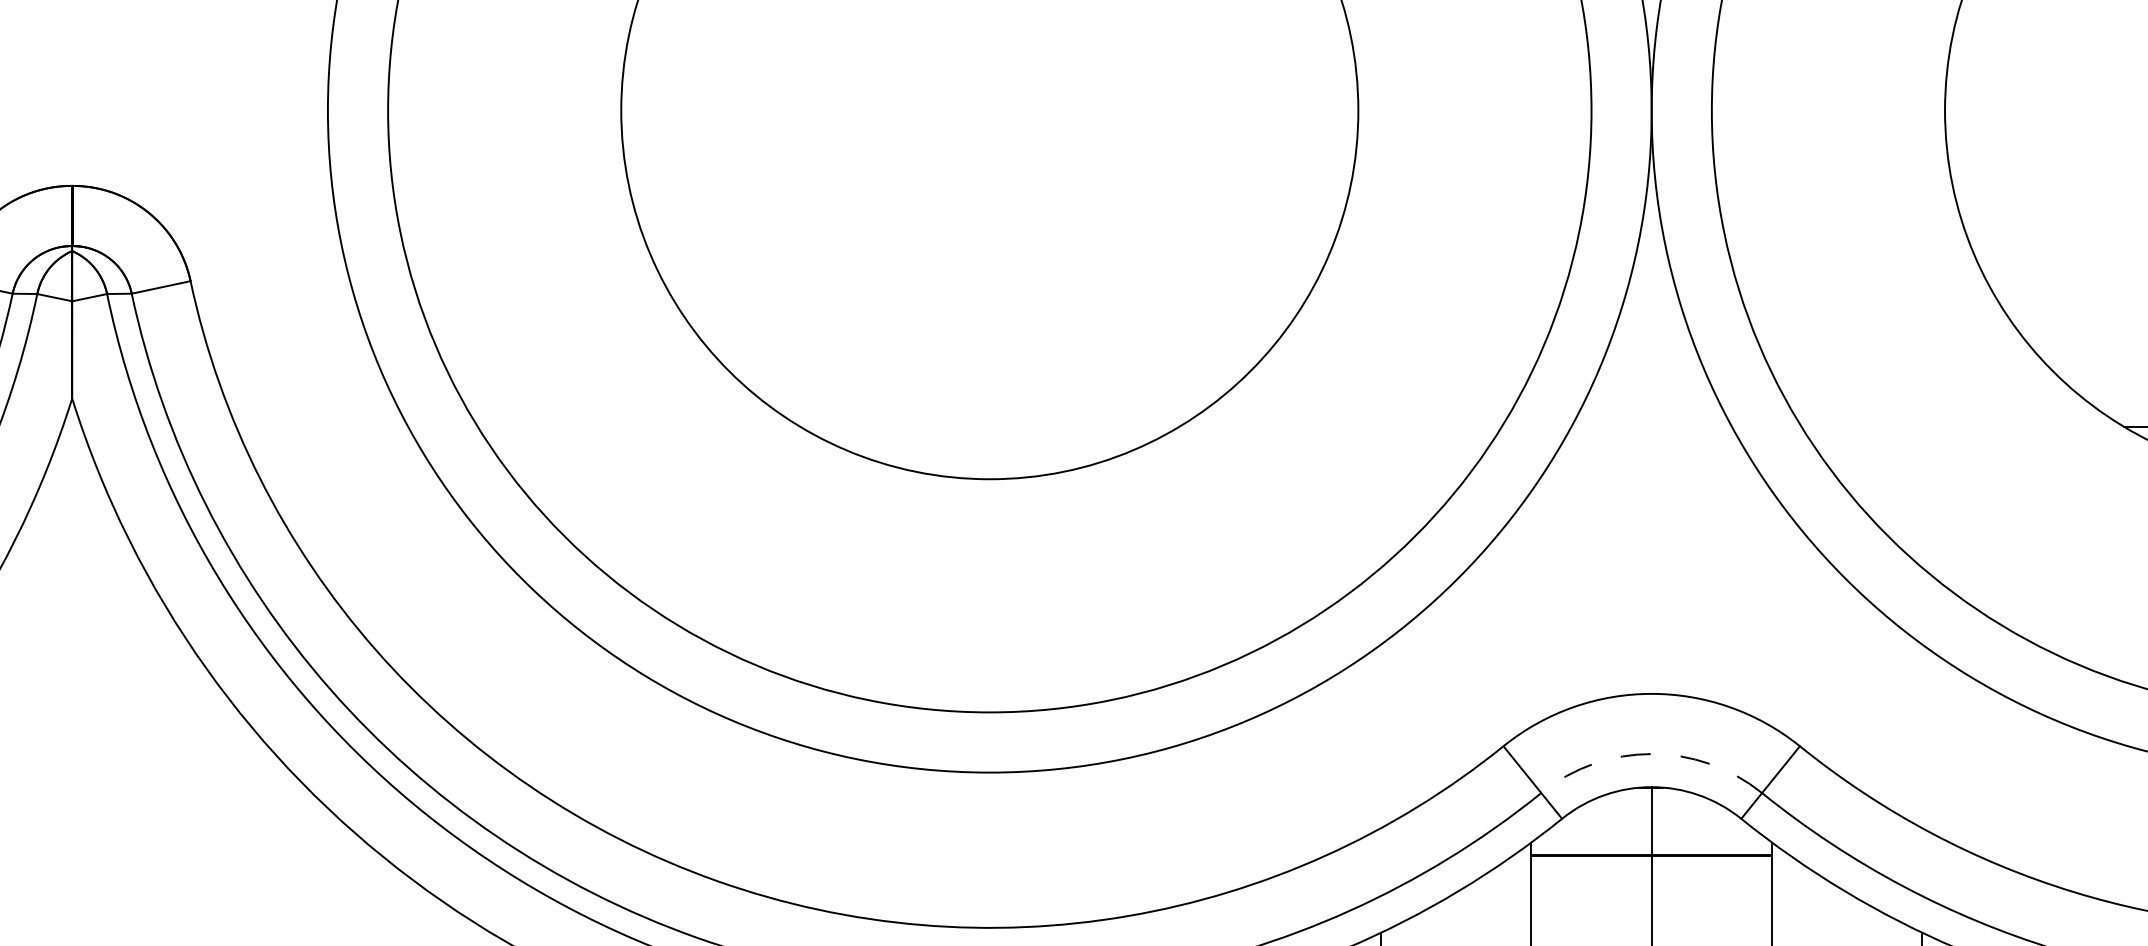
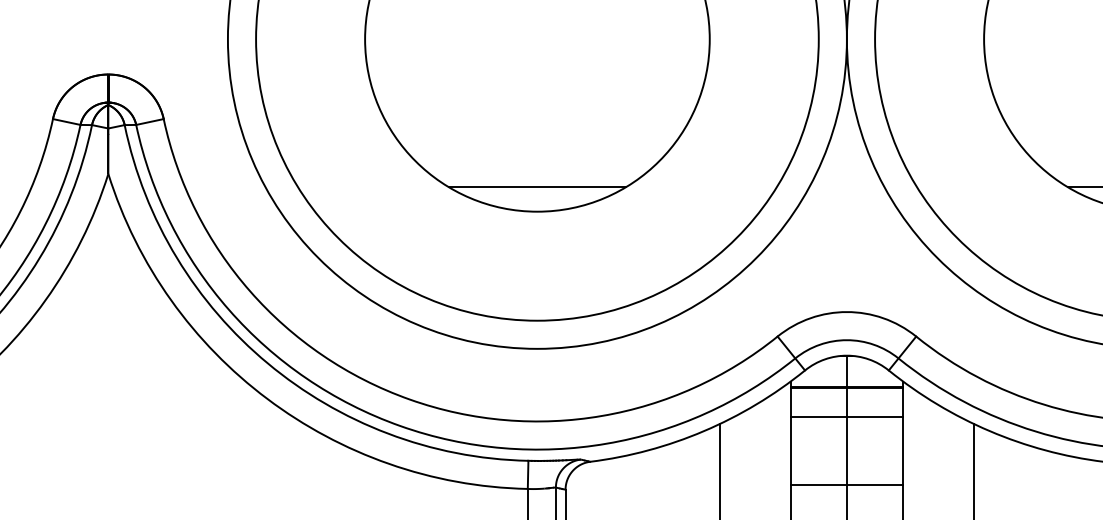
line: (987, 427) -> (536, 187), added
arc: (1650, 754) -> (846, 340), dashed -> solid
line: (1650, 919) -> (846, 417), added

